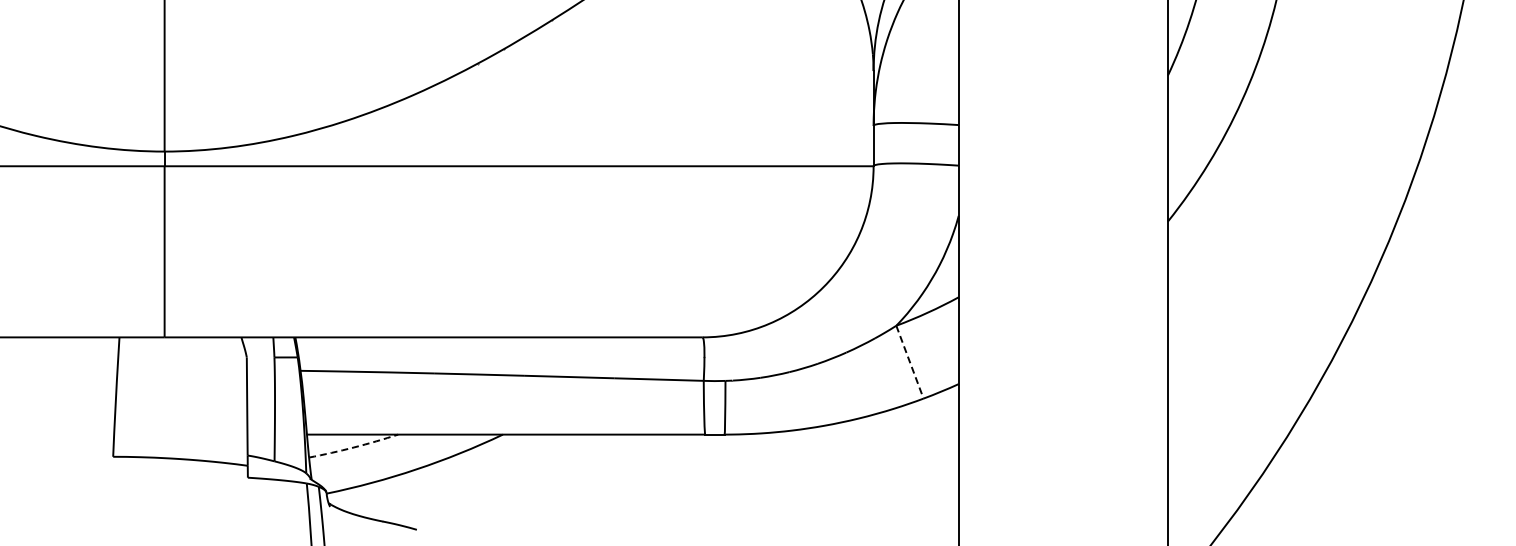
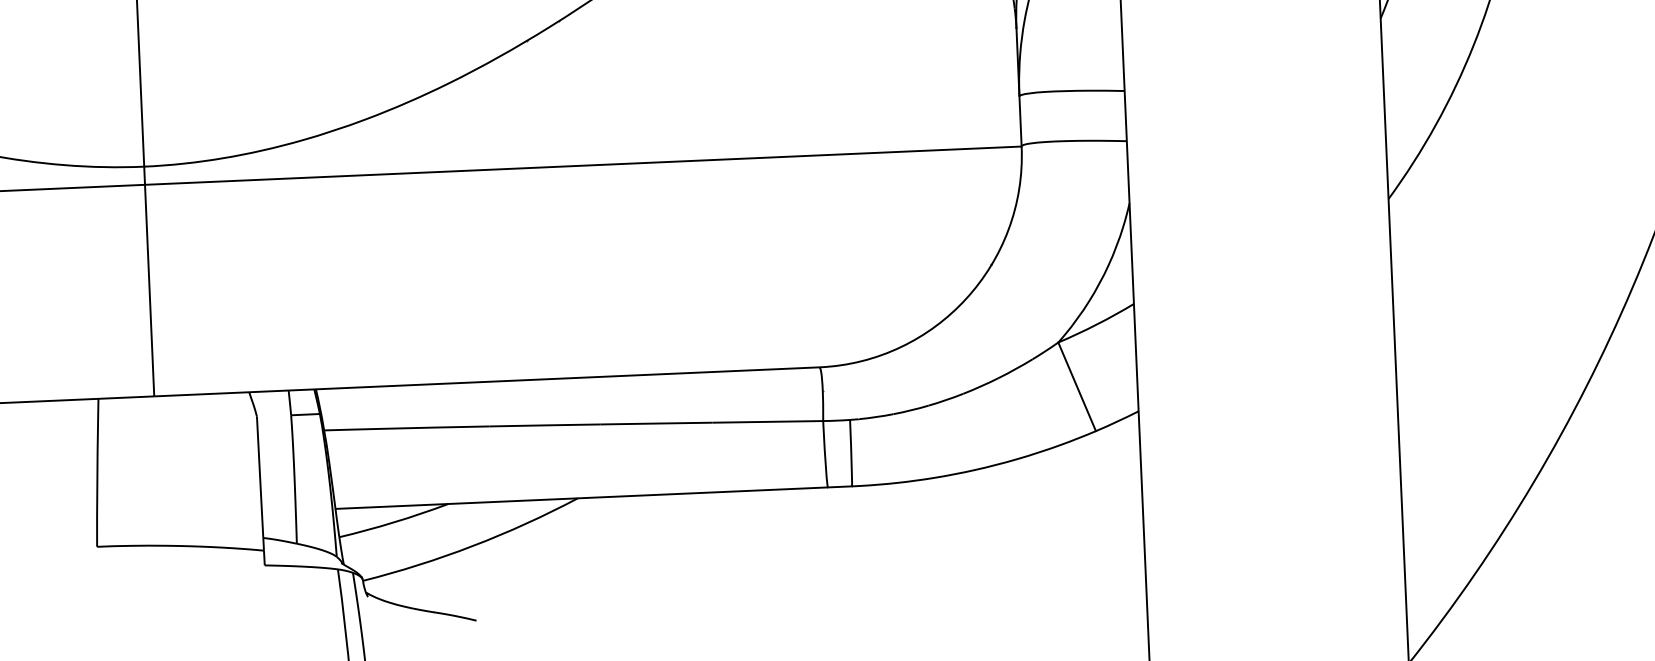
line: (909, 362) -> (1076, 387), dashed -> solid
arc: (353, 447) -> (393, 522), dashed -> solid

